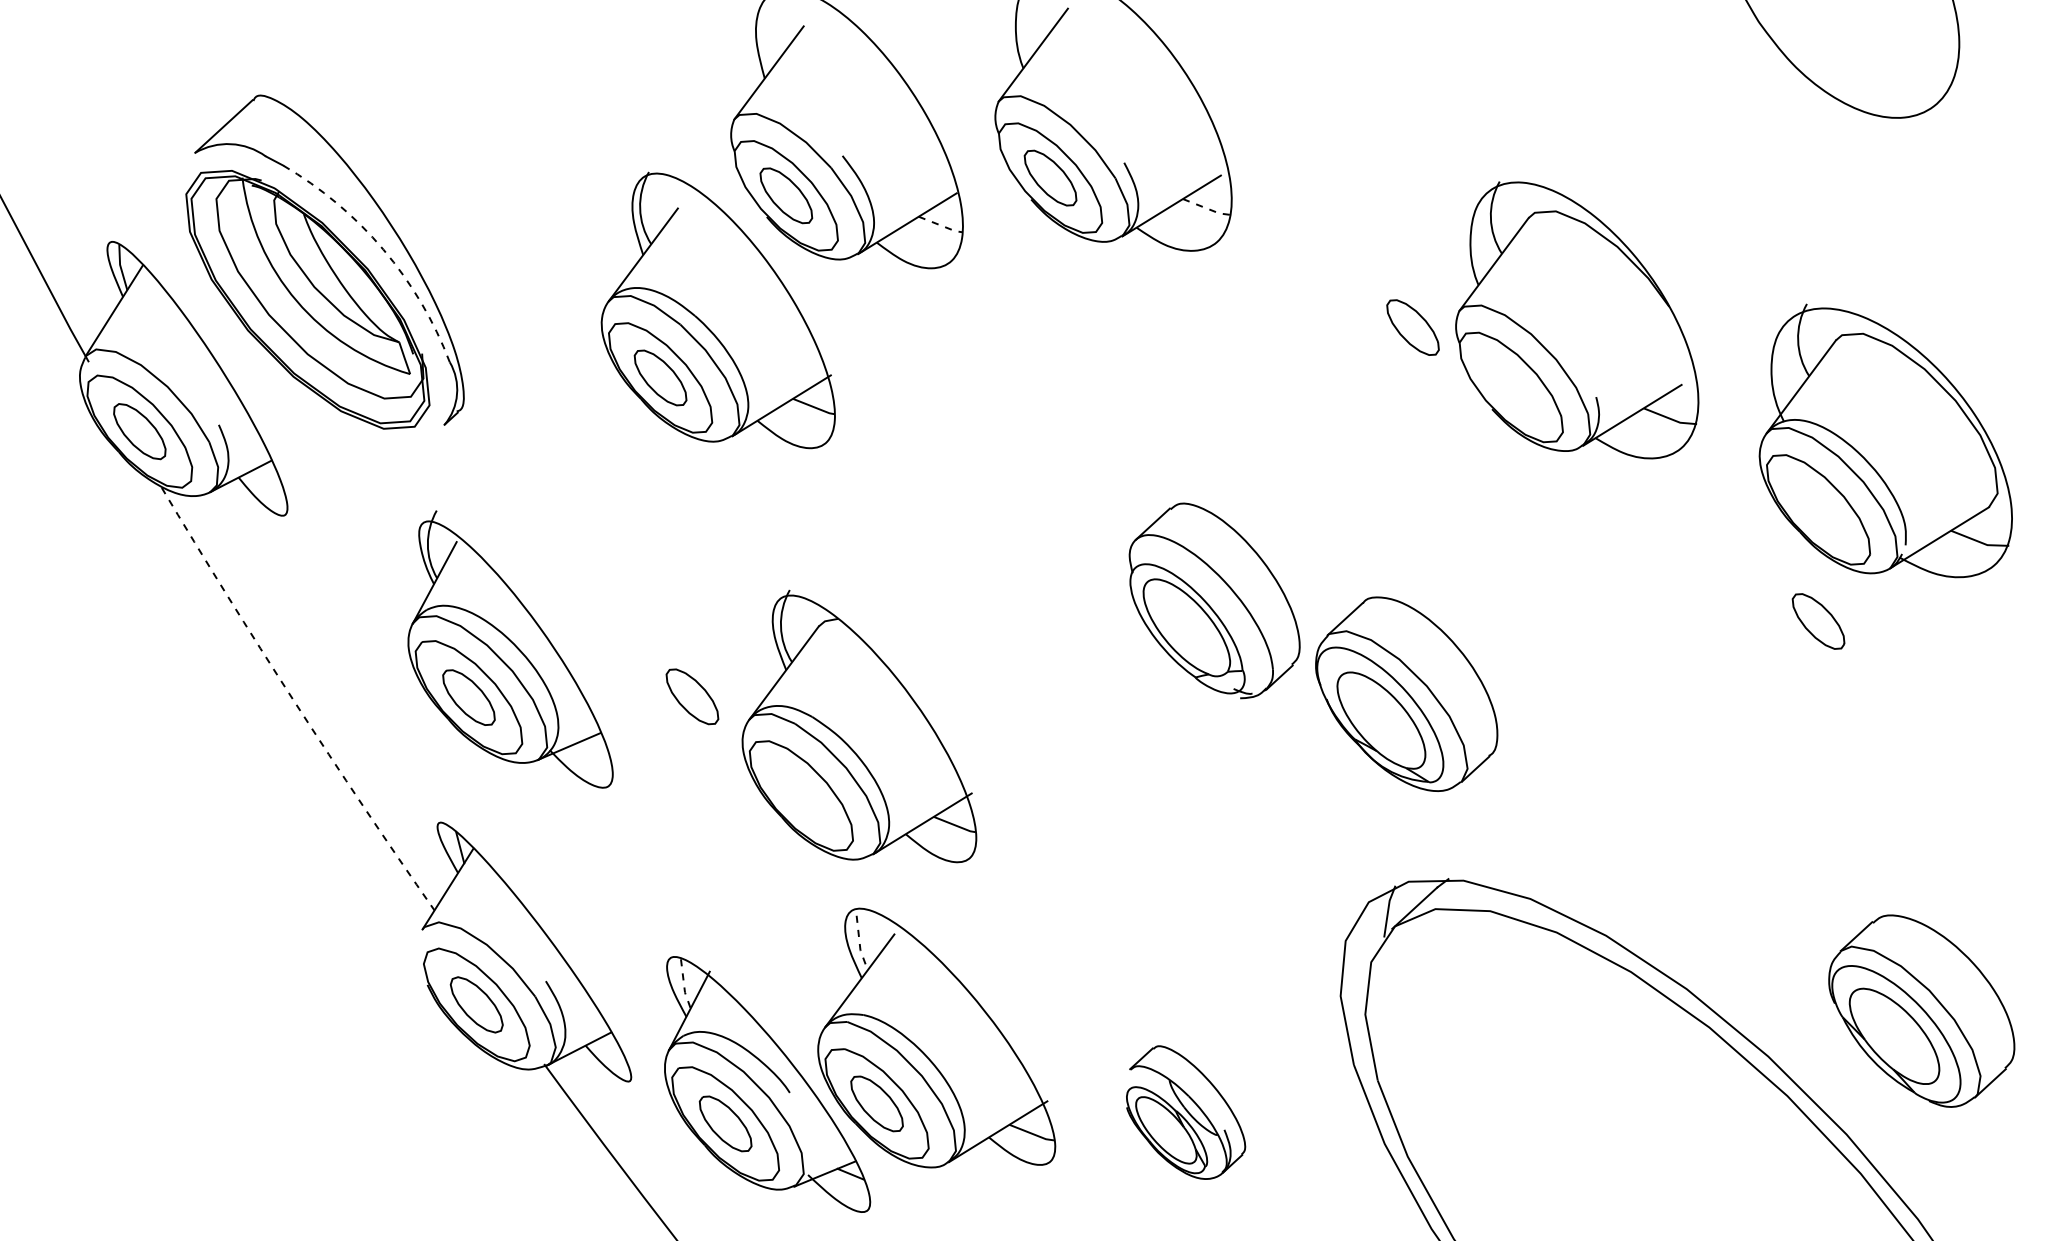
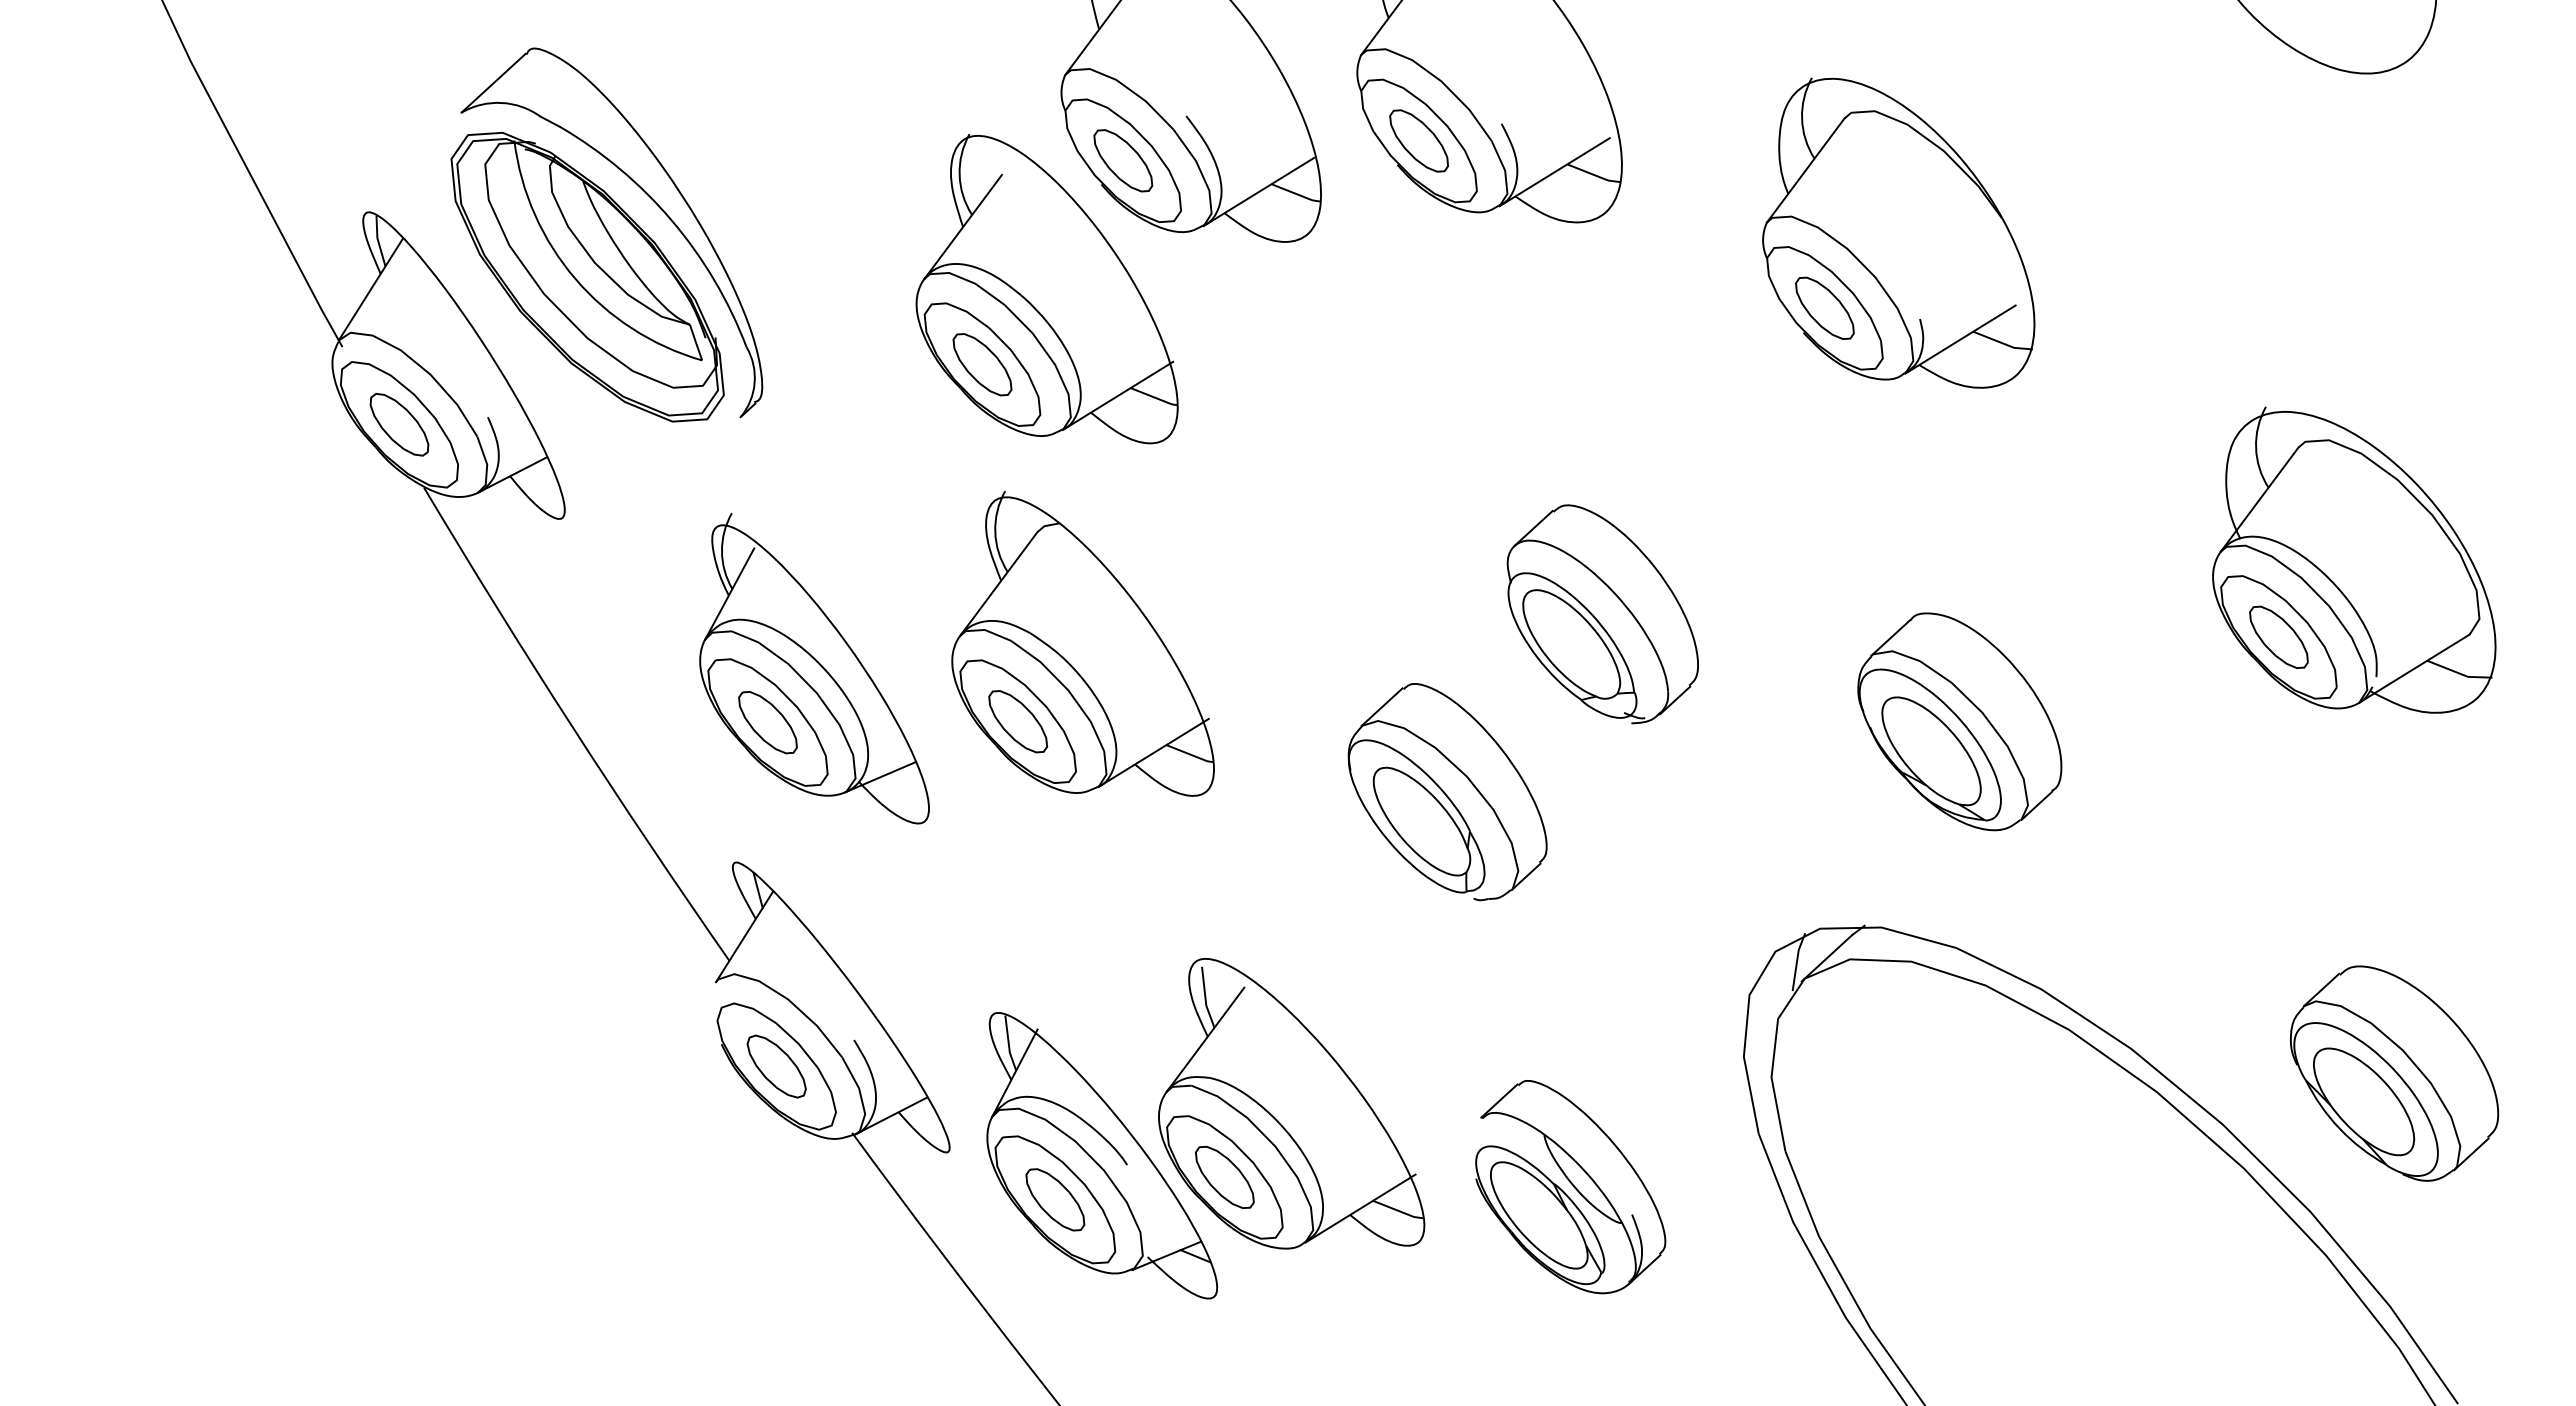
line: (1207, 208) -> (1594, 175), dashed -> solid
line: (941, 225) -> (1296, 194), dashed -> solid
arc: (383, 250) -> (672, 221), dashed -> solid
part: (1577, 319) -> (1898, 232), moved
part: (1886, 440) -> (2354, 559), moved
part: (1406, 693) -> (1959, 721), moved
arc: (294, 702) -> (572, 727), dashed -> solid
part: (858, 726) -> (1082, 643), moved
part: (1075, 760) -> (1447, 792), added
line: (859, 944) -> (1205, 998), dashed -> solid
line: (683, 984) -> (1008, 1043), dashed -> solid
part: (1185, 1112) -> (1570, 1187), size x1.43

